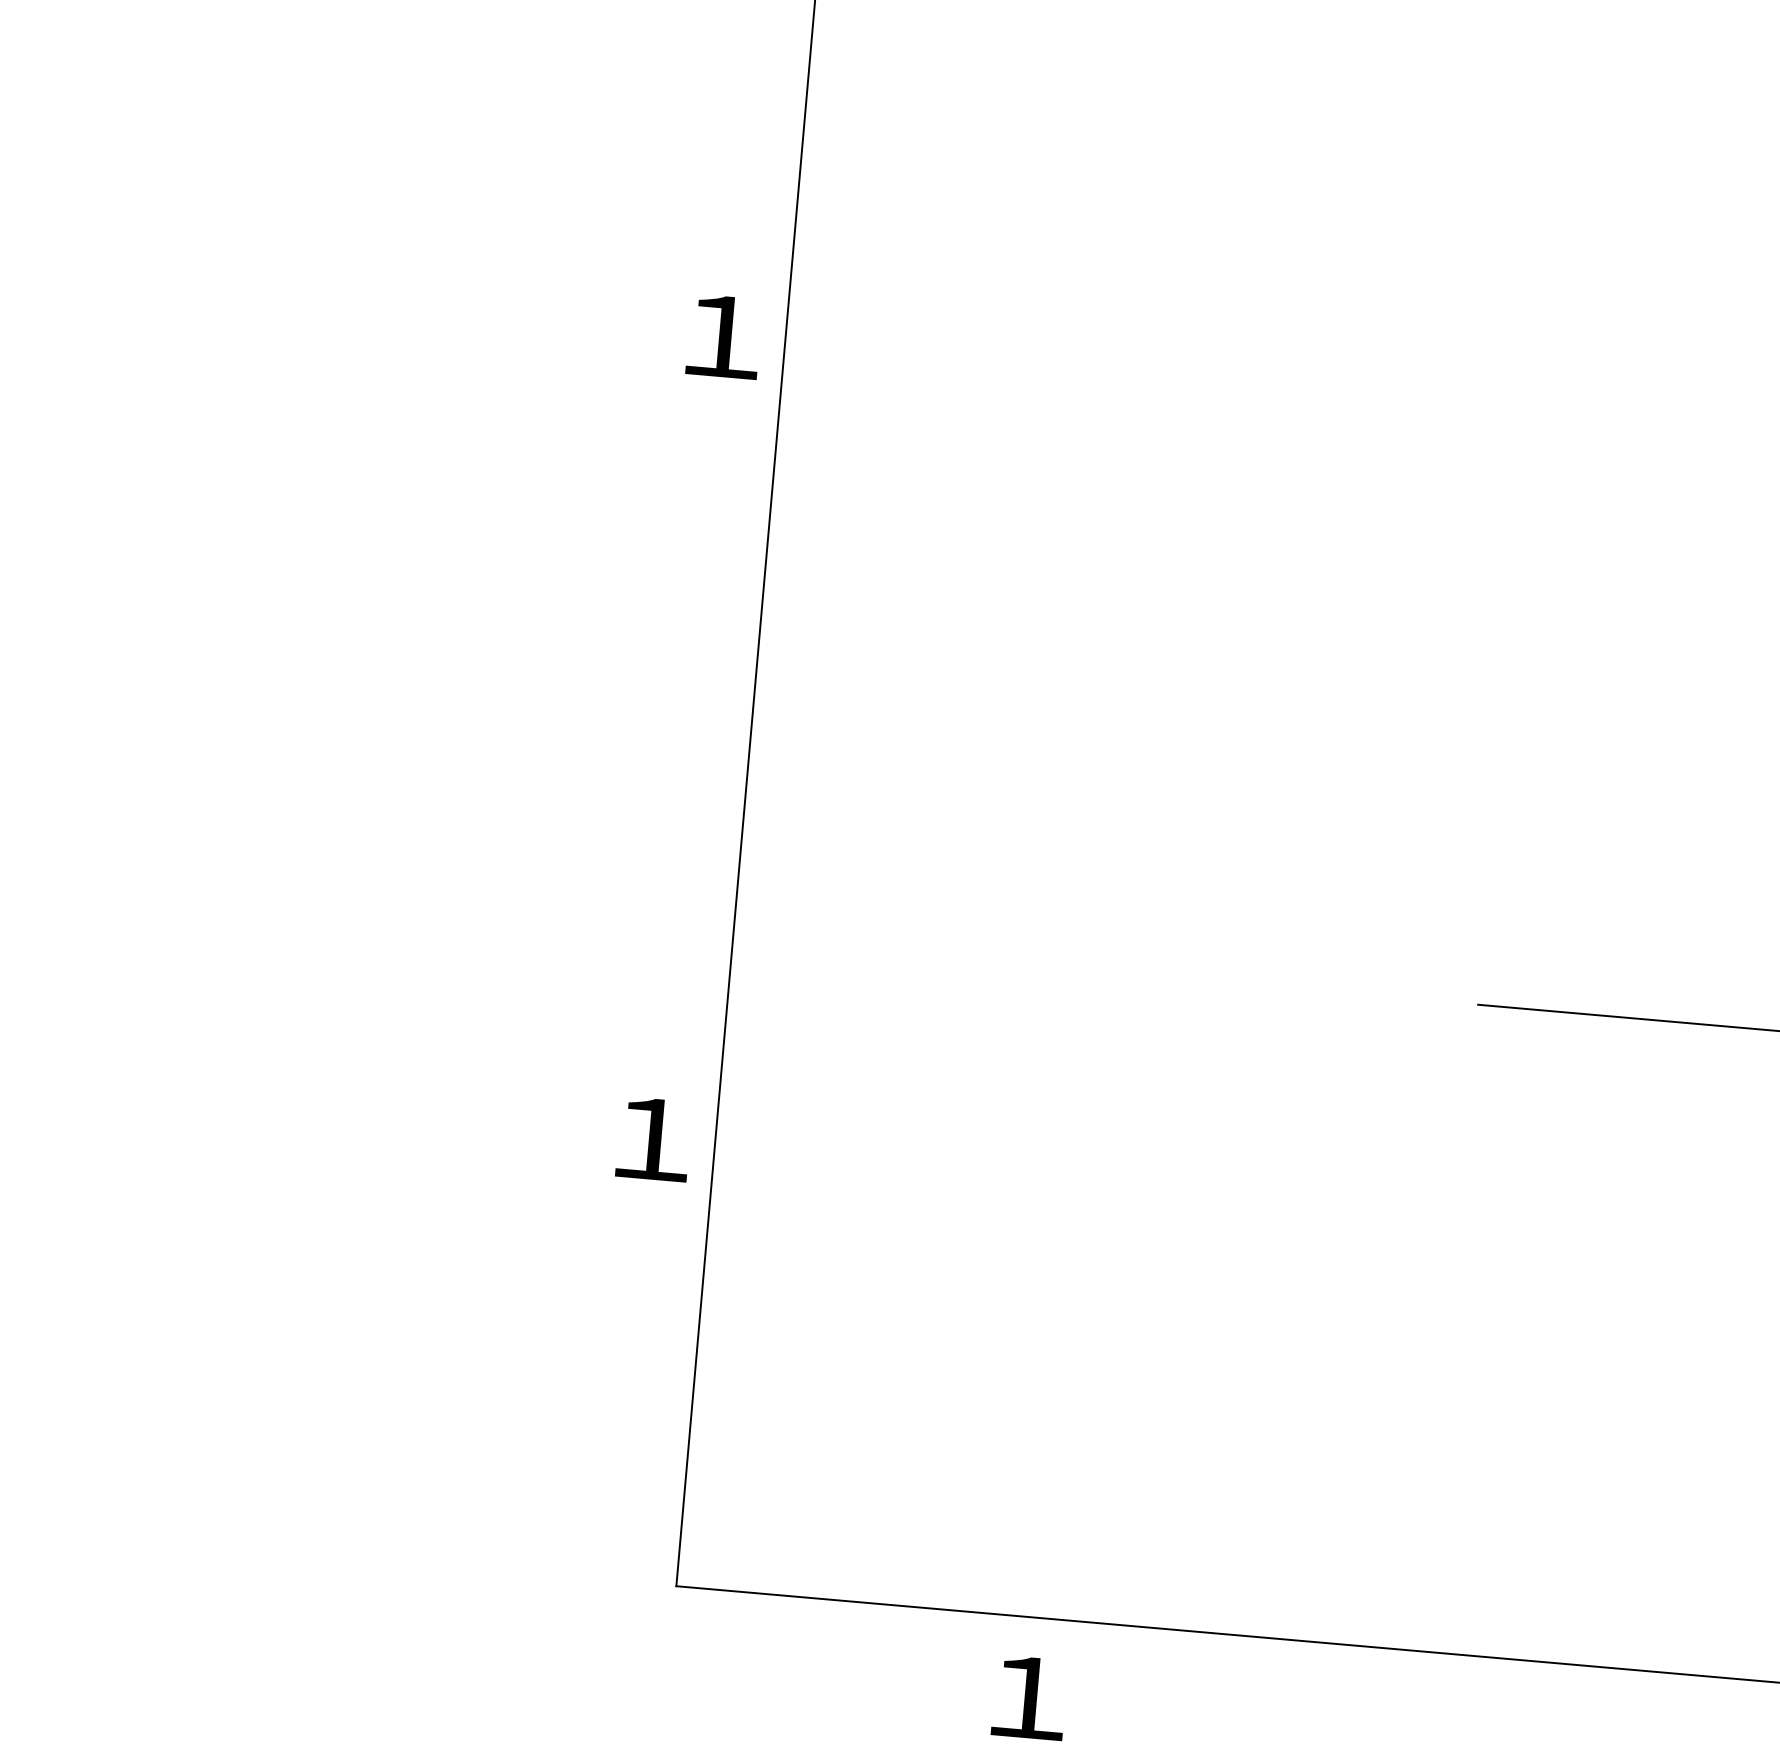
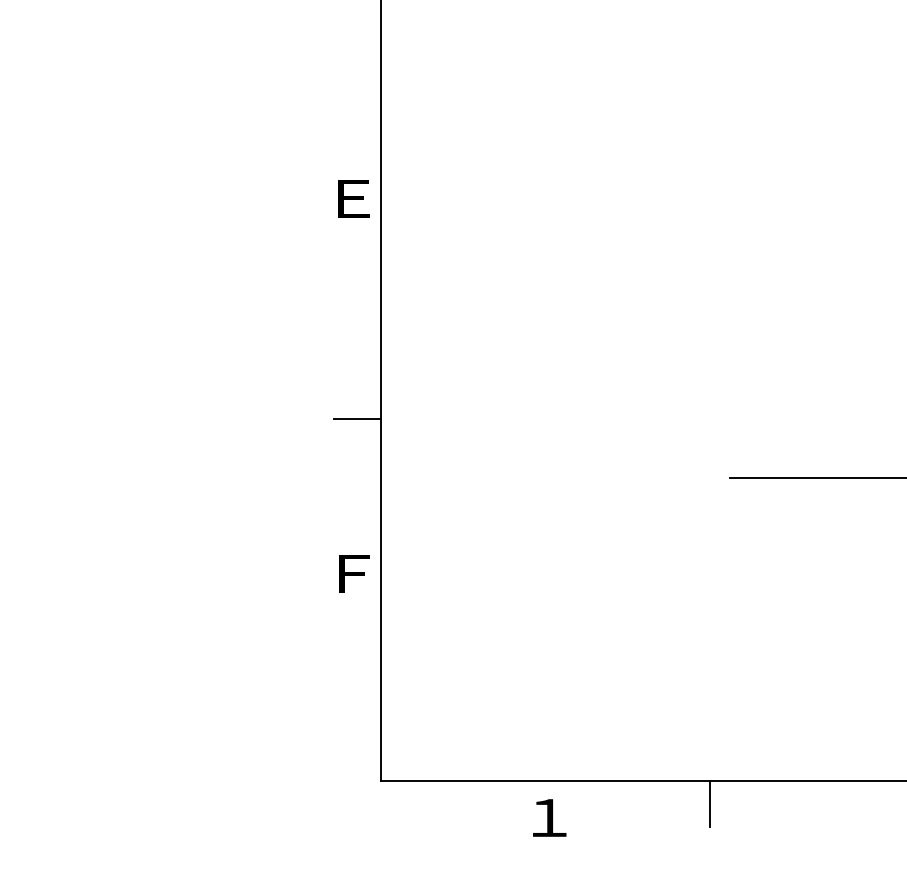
text: (723, 336) -> (352, 198), １ -> Ｅ
line: (693, 809) -> (357, 419), added
text: (653, 1138) -> (352, 573), １ -> Ｆ
line: (1374, 1696) -> (709, 803), added

